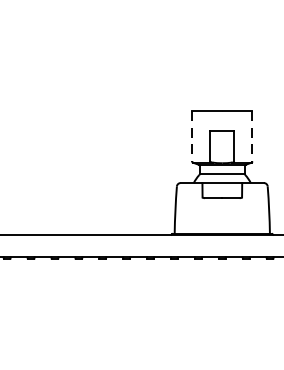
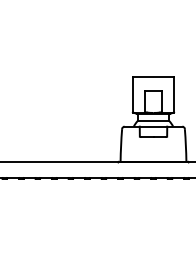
line: (191, 136) -> (132, 94), dashed -> solid
line: (252, 136) -> (174, 94), dashed -> solid

